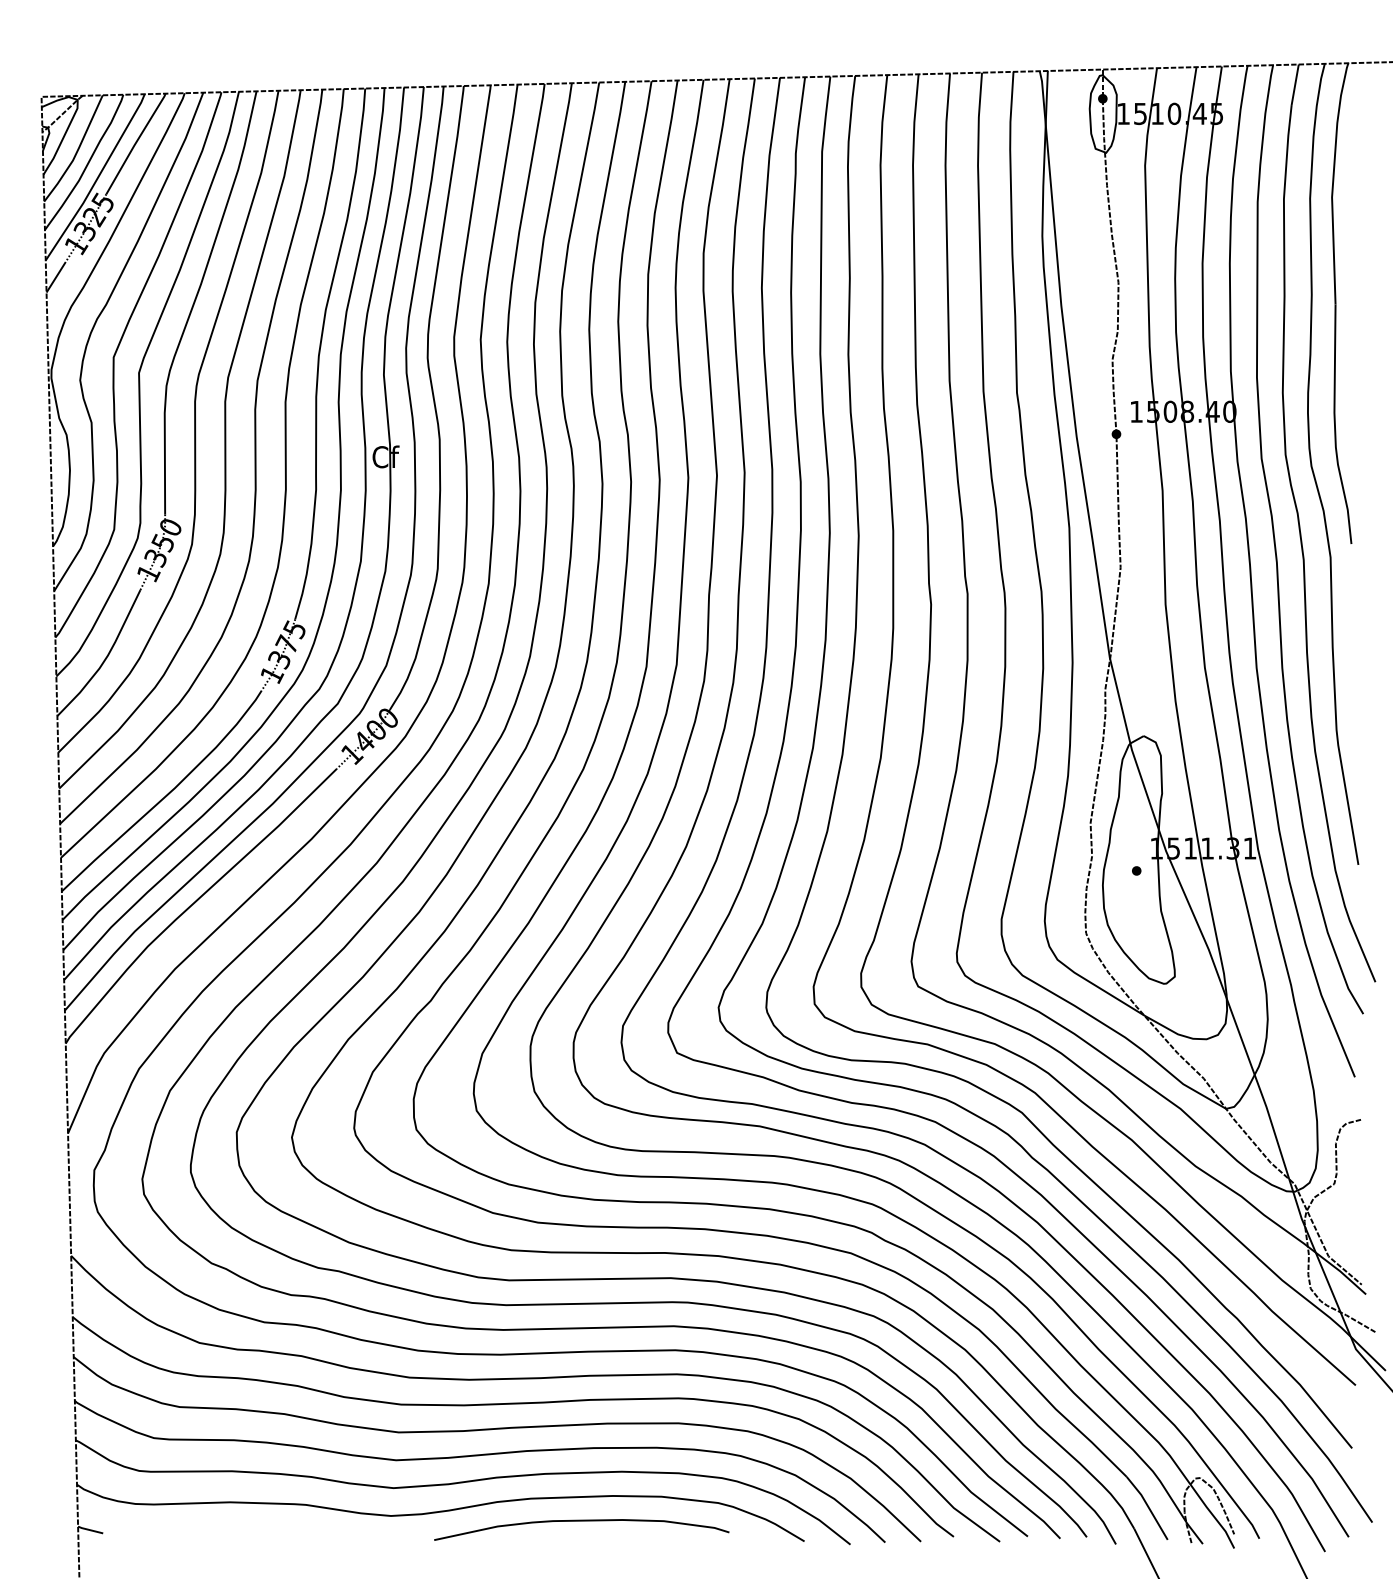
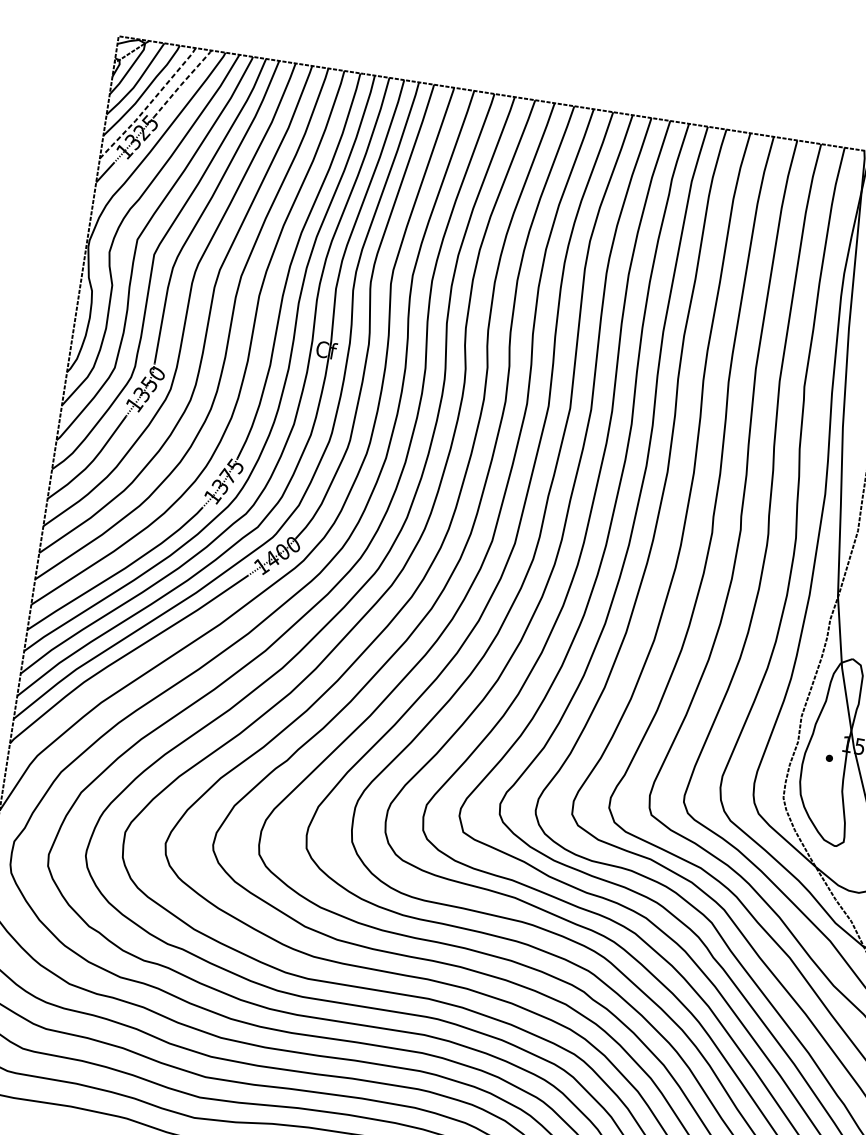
line: (135, 144) -> (182, 84), solid -> dashed
line: (97, 178) -> (149, 104), solid -> dashed

